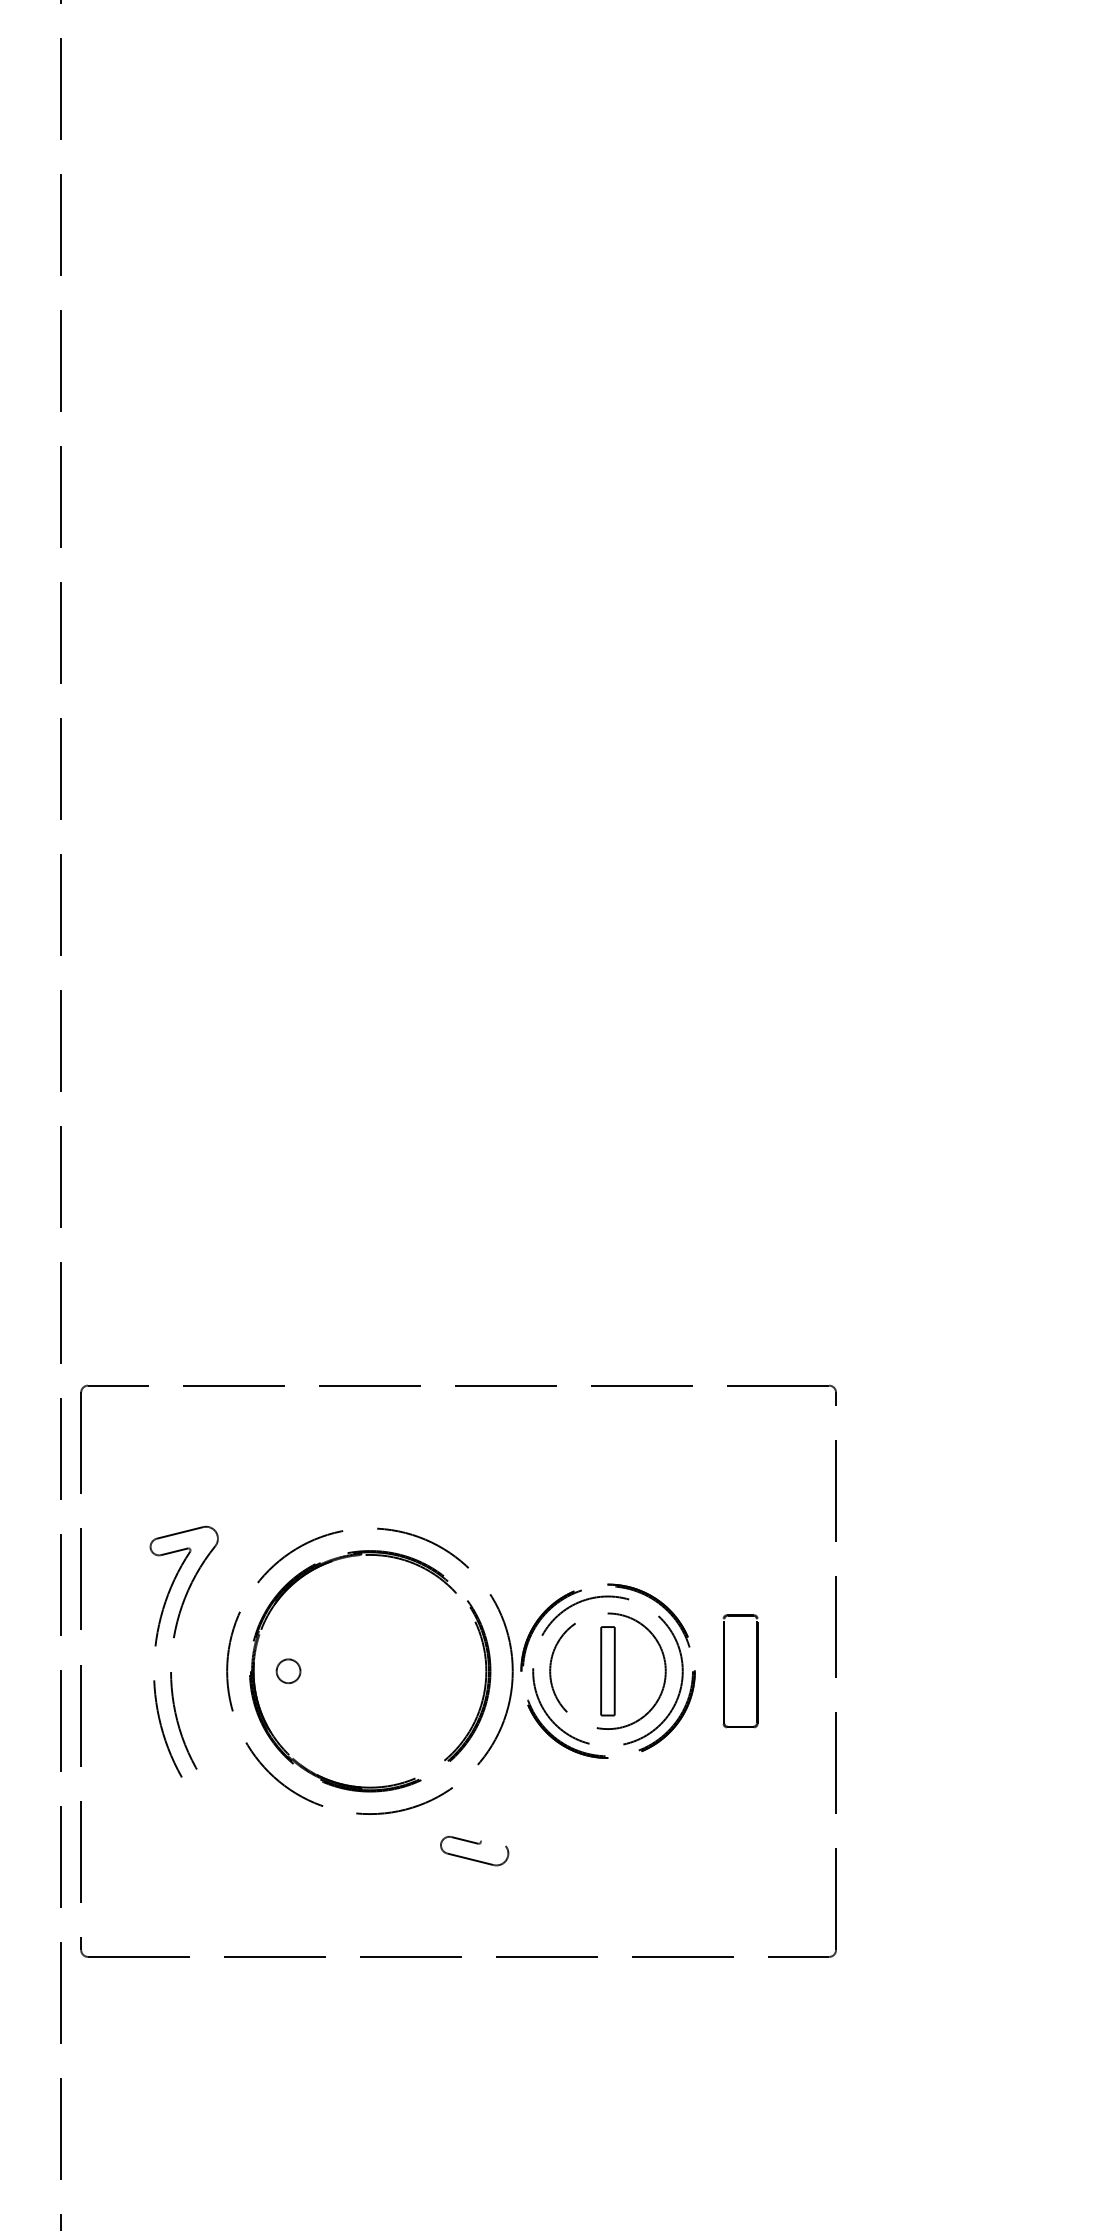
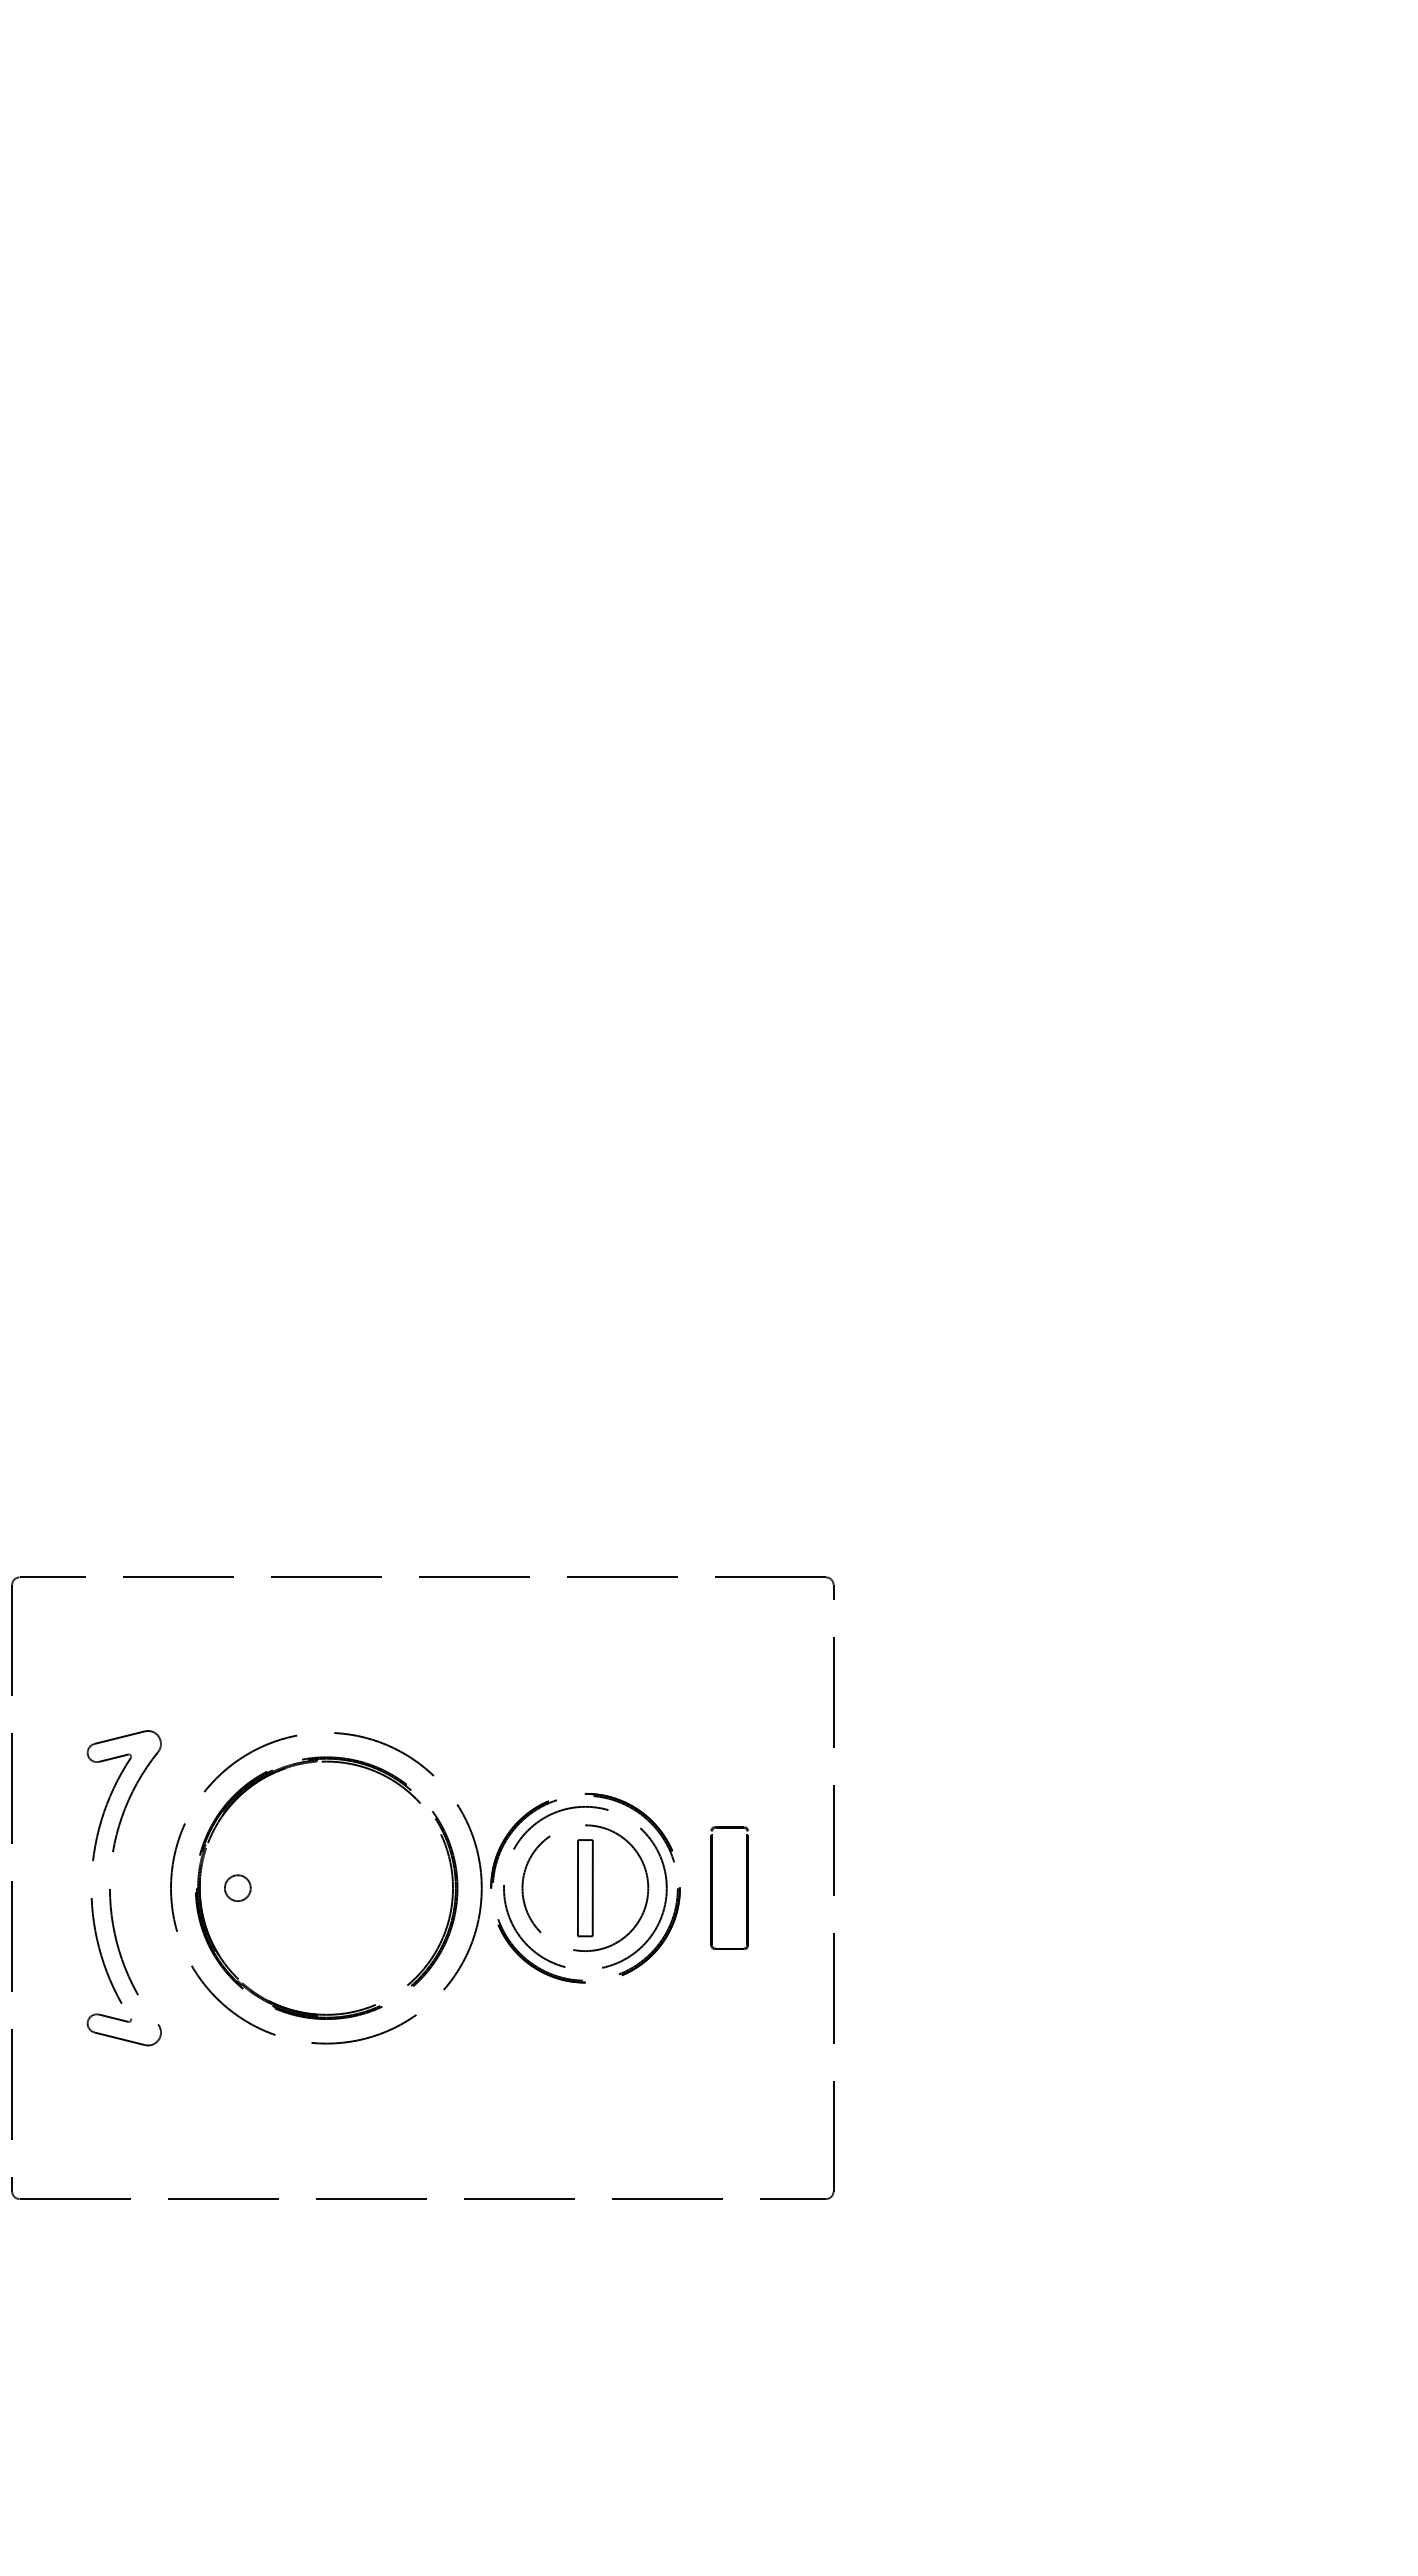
part: (475, 1844) -> (125, 2022), moved

